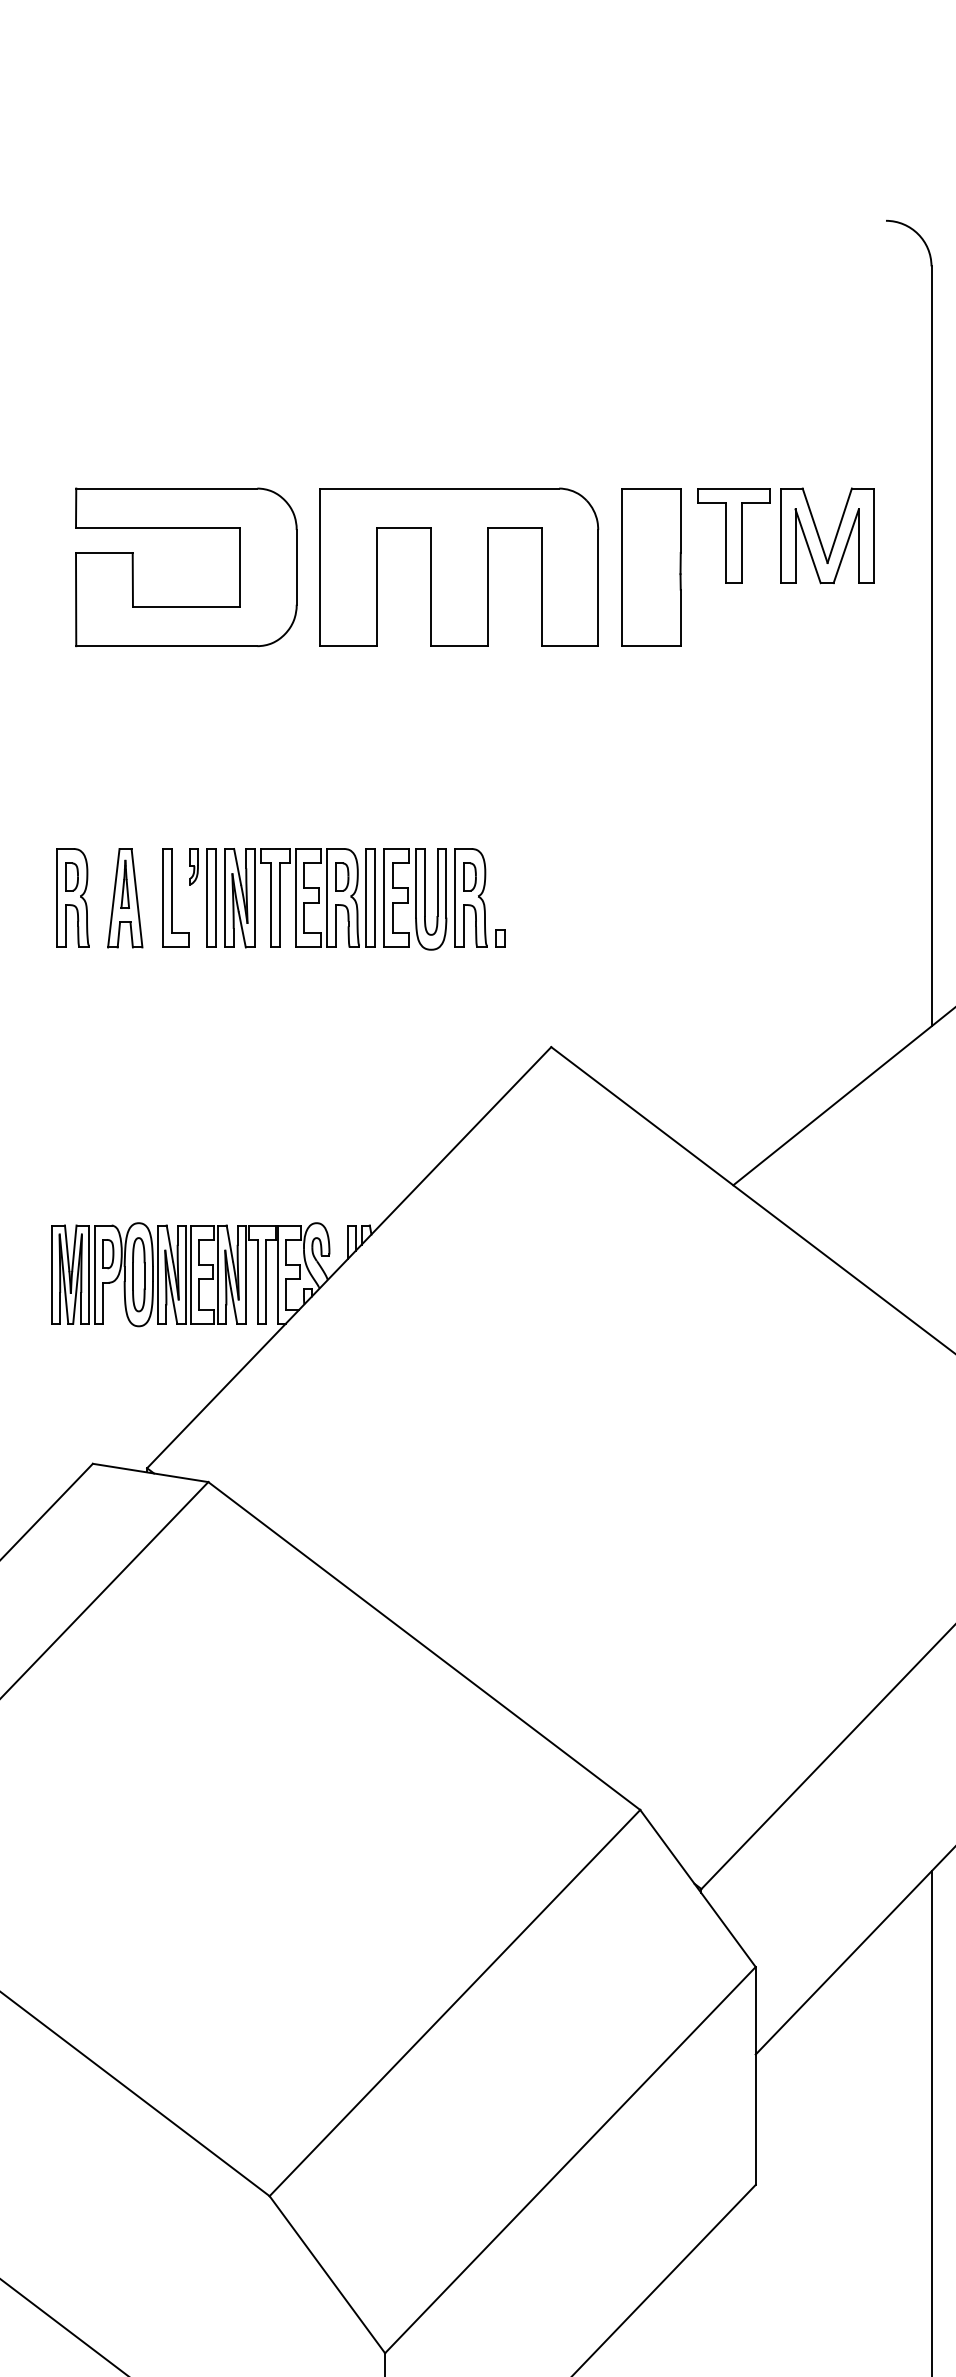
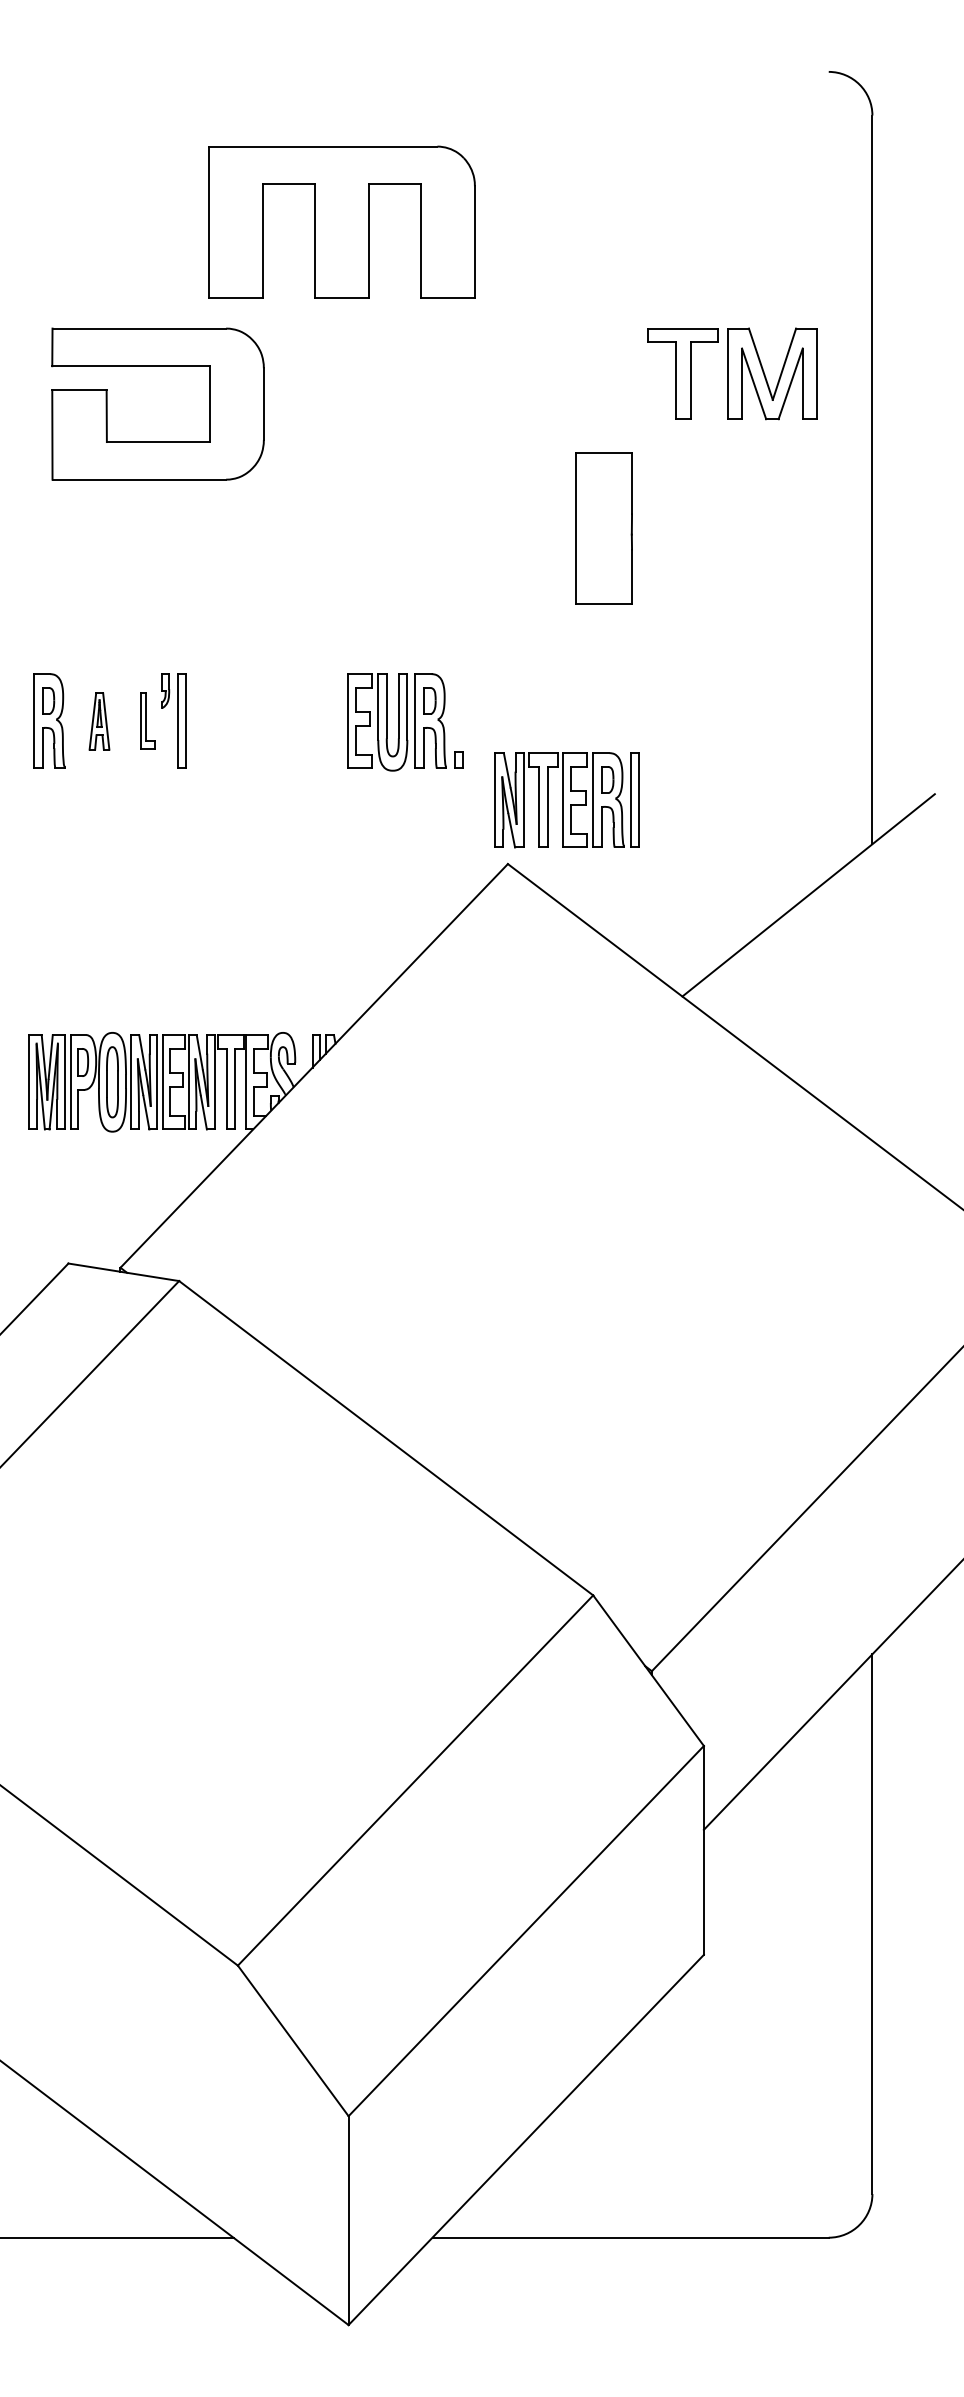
part: (459, 566) -> (341, 221), moved
part: (650, 567) -> (603, 528), moved
part: (175, 897) -> (147, 720), size x0.6
part: (125, 898) -> (99, 721), size x0.6
part: (299, 898) -> (566, 800), moved

